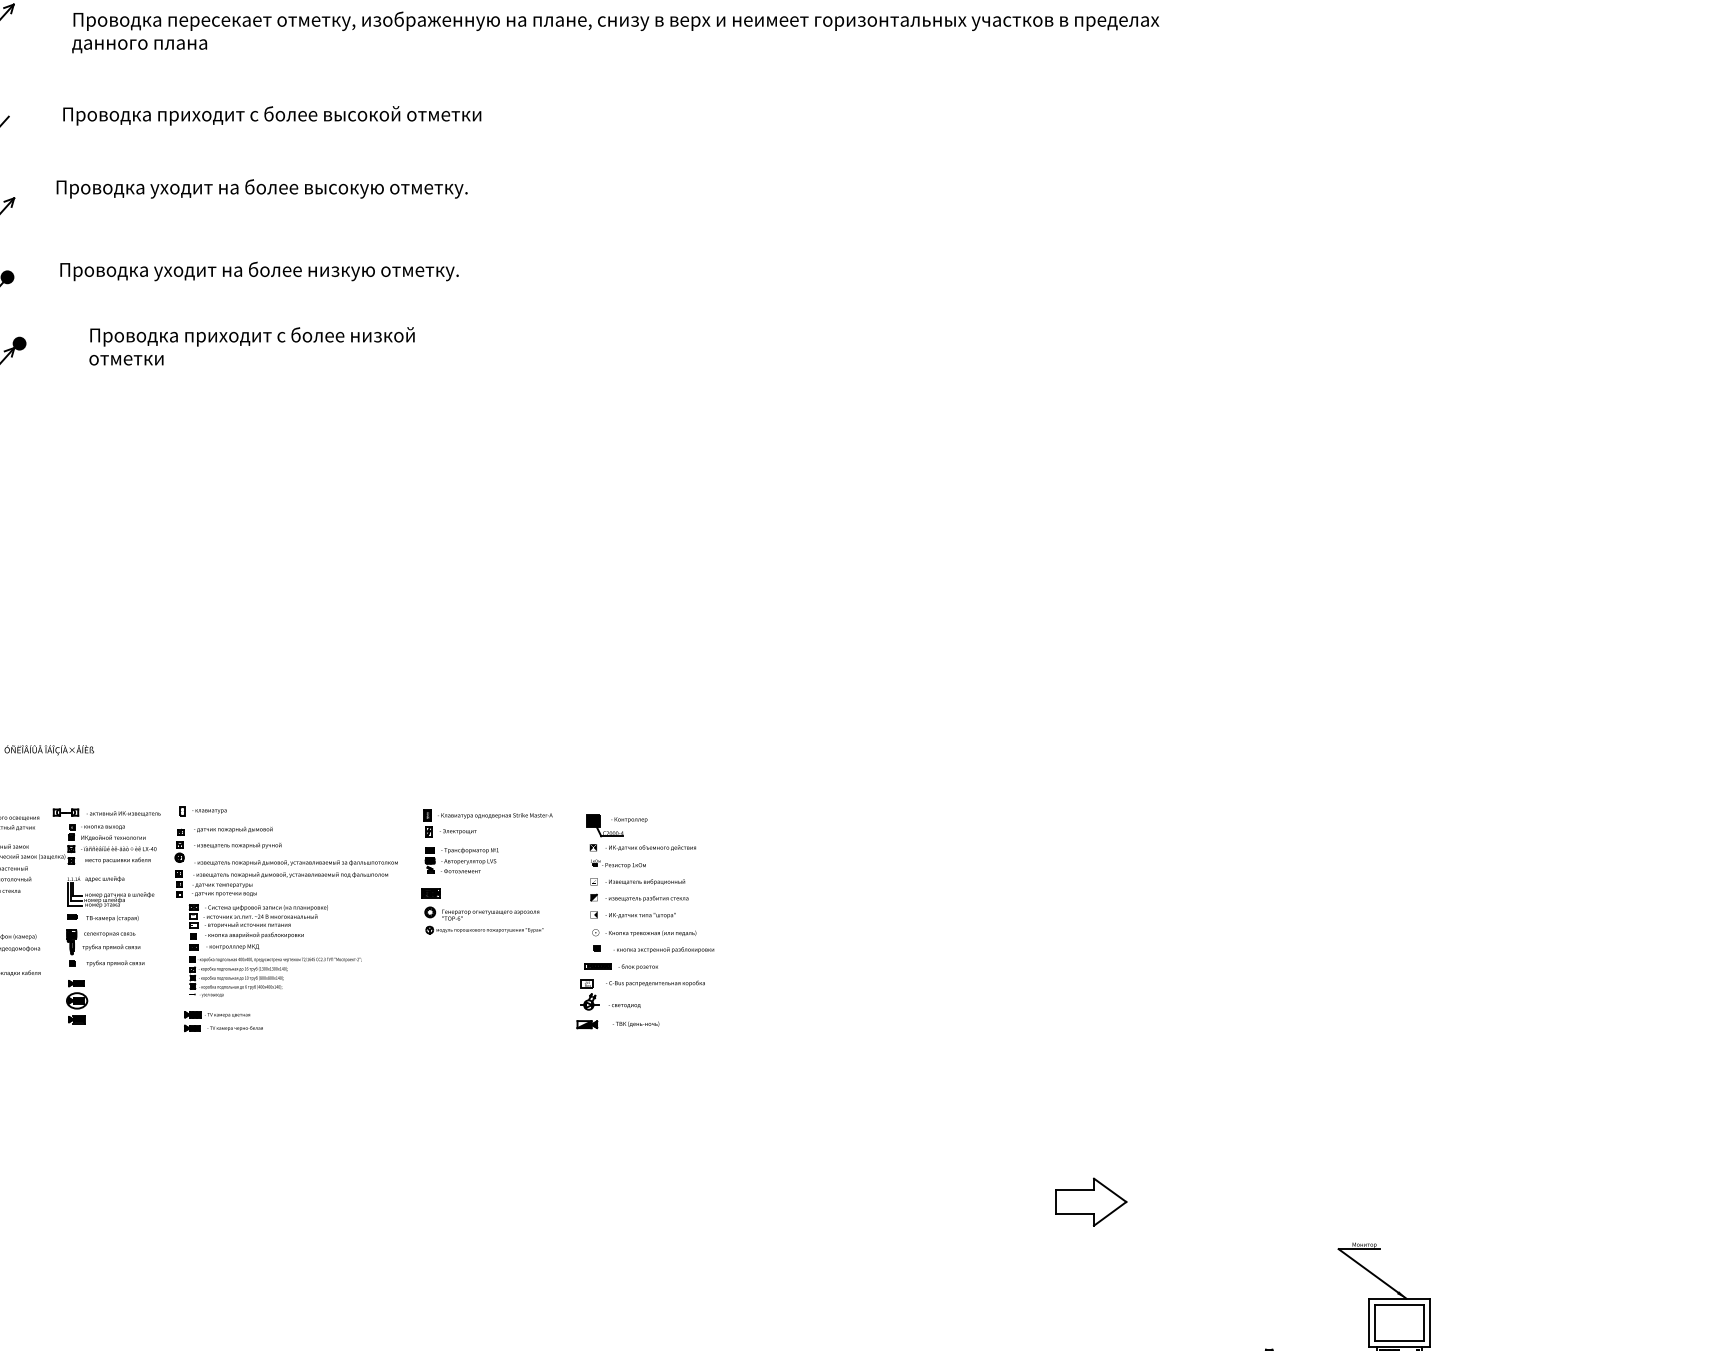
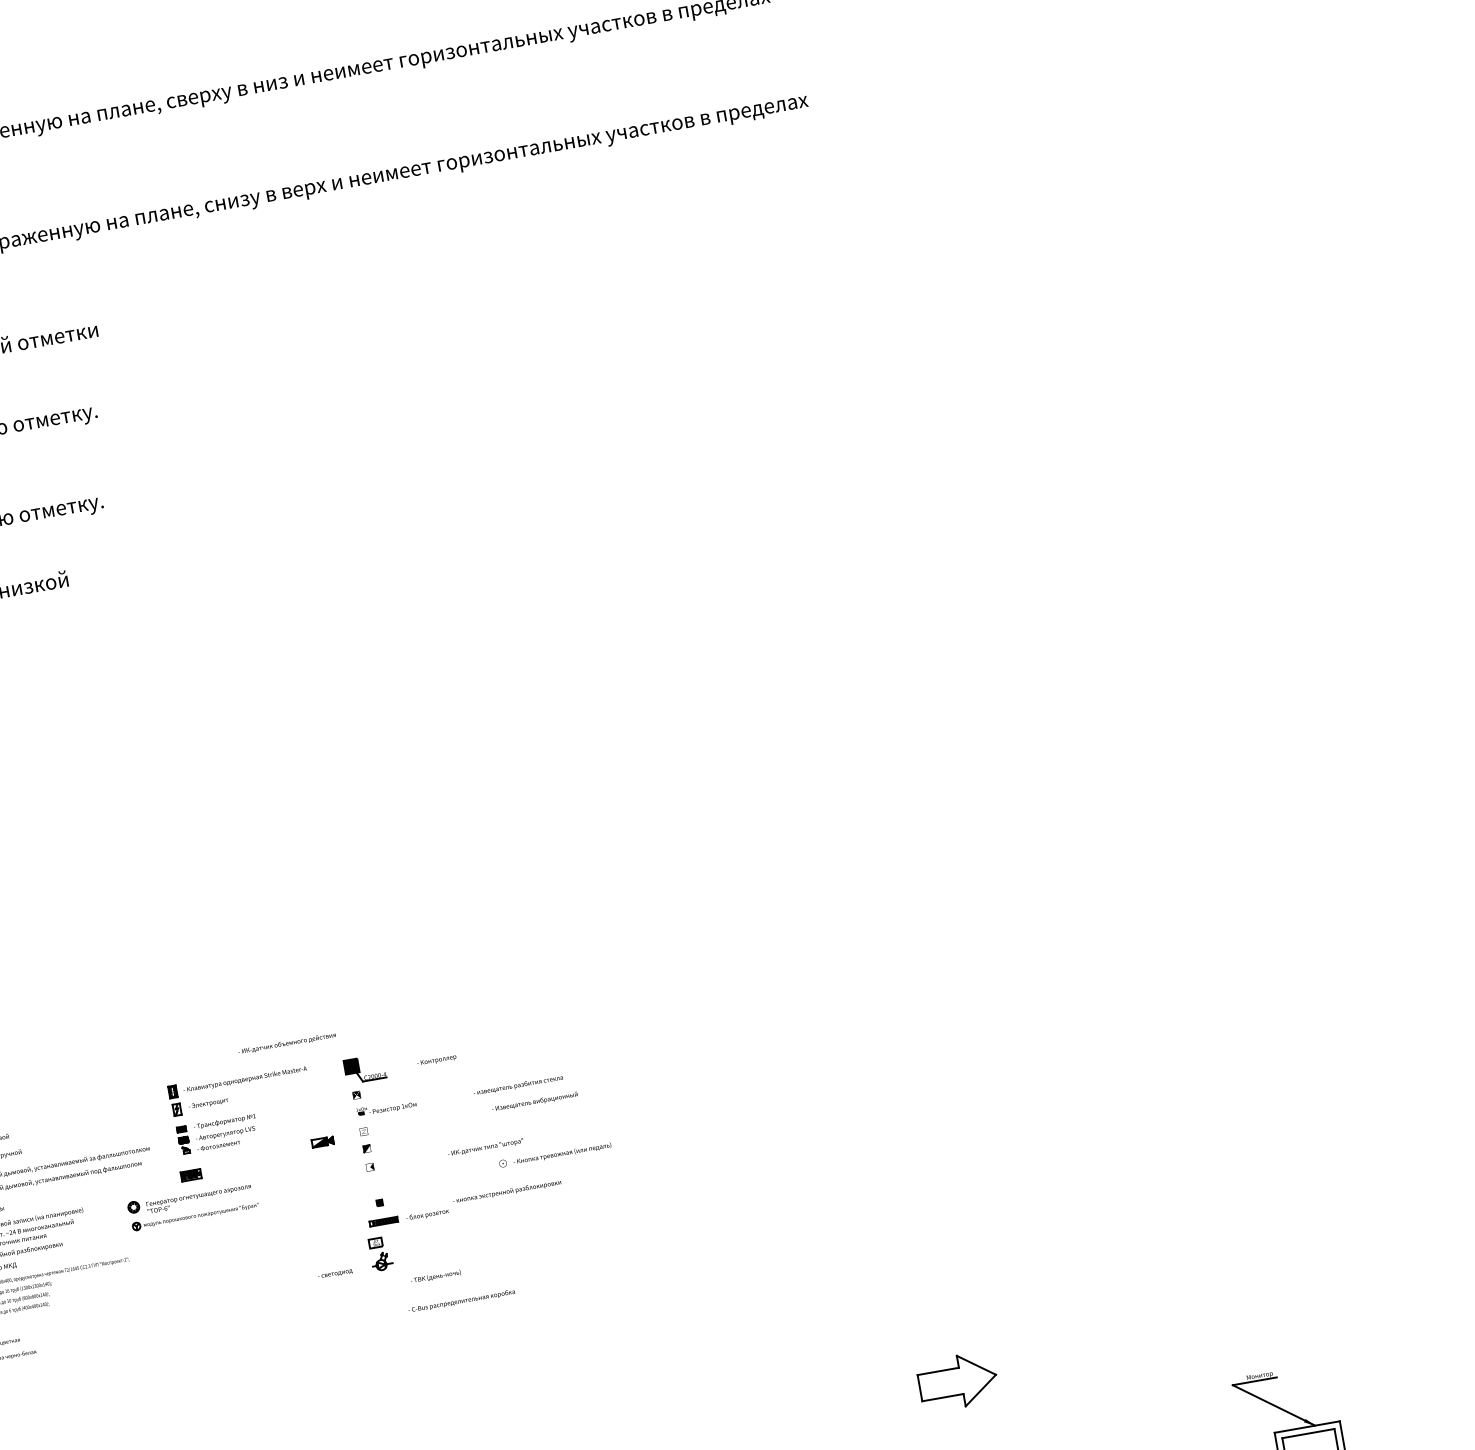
text: (629, 819) -> (436, 1059), moved
text: (650, 847) -> (286, 1043), moved
text: (645, 881) -> (534, 1101), moved
text: (646, 898) -> (517, 1085), moved
part: (483, 913) -> (191, 1198), moved
text: (640, 915) -> (485, 1147), moved
text: (644, 932) -> (555, 1154), moved
text: (663, 949) -> (506, 1191), moved
text: (655, 983) -> (461, 1301), moved
text: (624, 1005) -> (335, 1273), moved
part: (587, 1024) -> (322, 1141), moved

